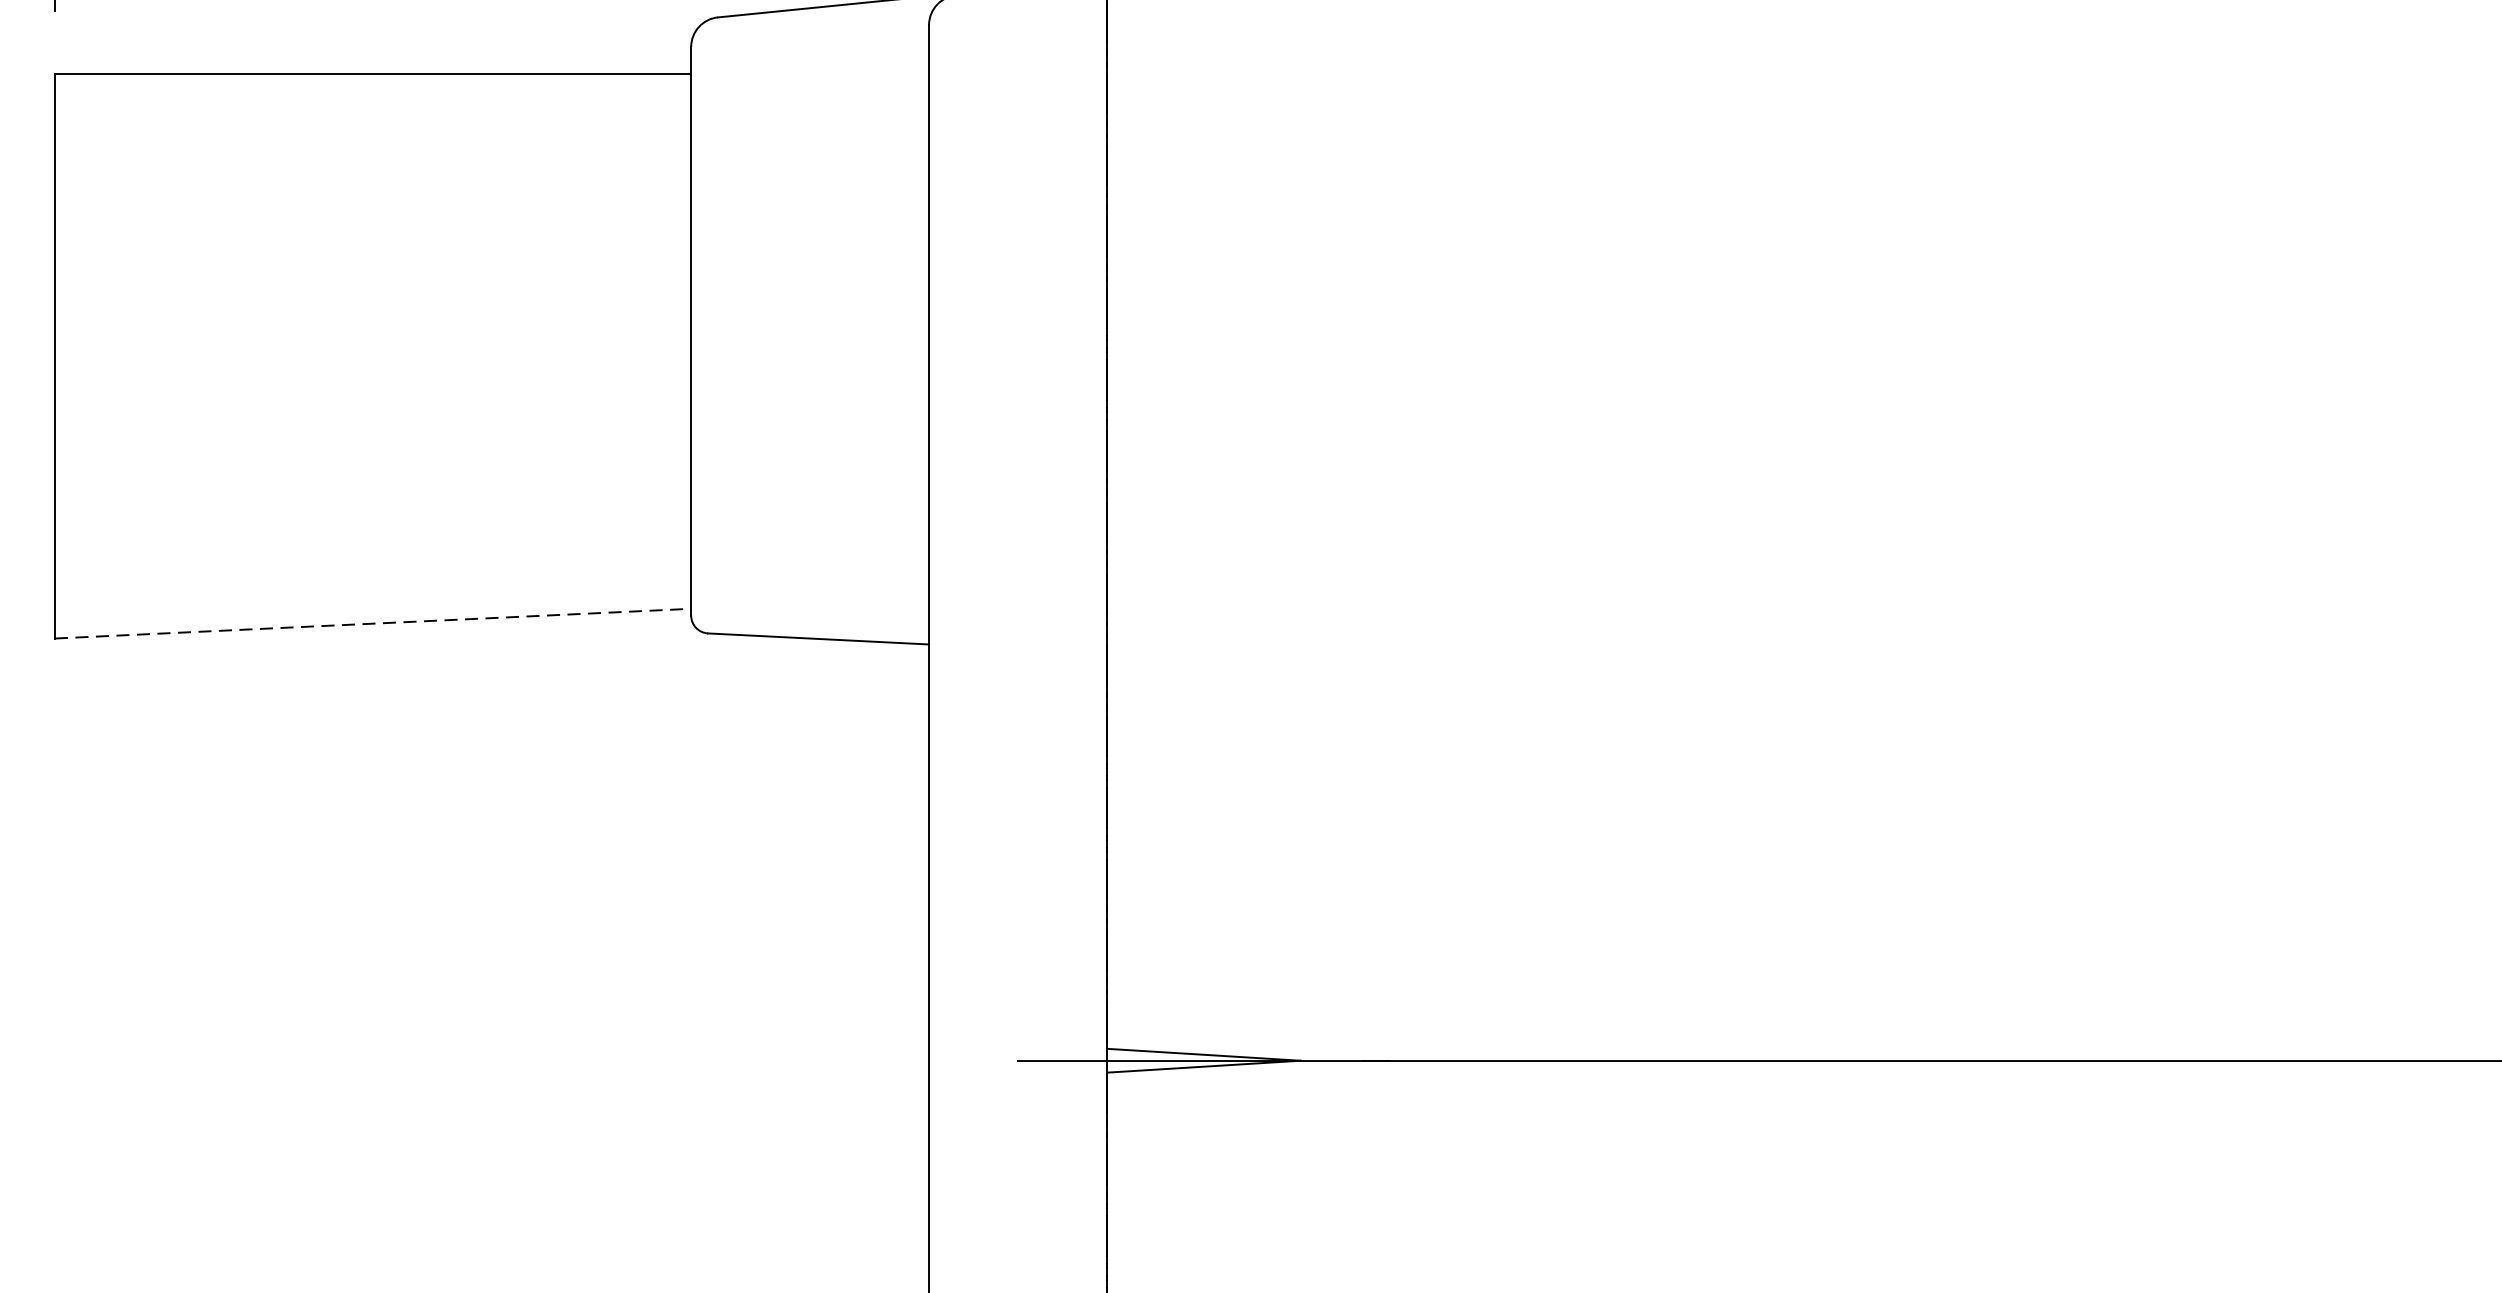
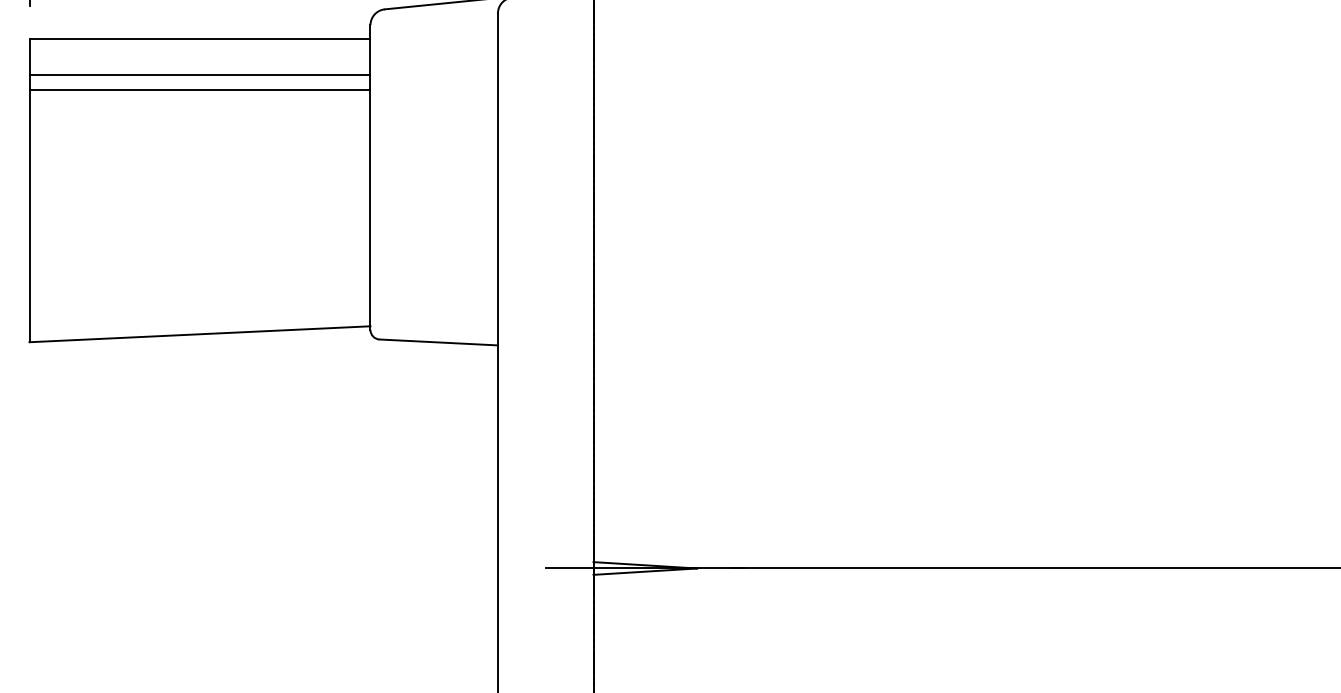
line: (372, 138) -> (199, 74), added
line: (372, 168) -> (199, 90), added
line: (373, 624) -> (200, 334), dashed -> solid

